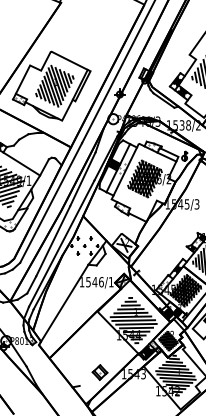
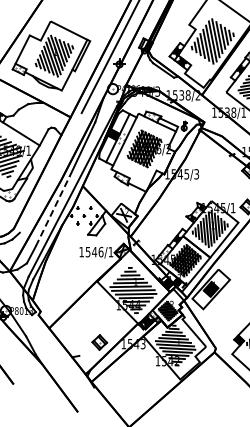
line: (50, 202) -> (50, 172), removed
line: (52, 241) -> (52, 211), solid -> dashed
line: (64, 302) -> (64, 272), removed

